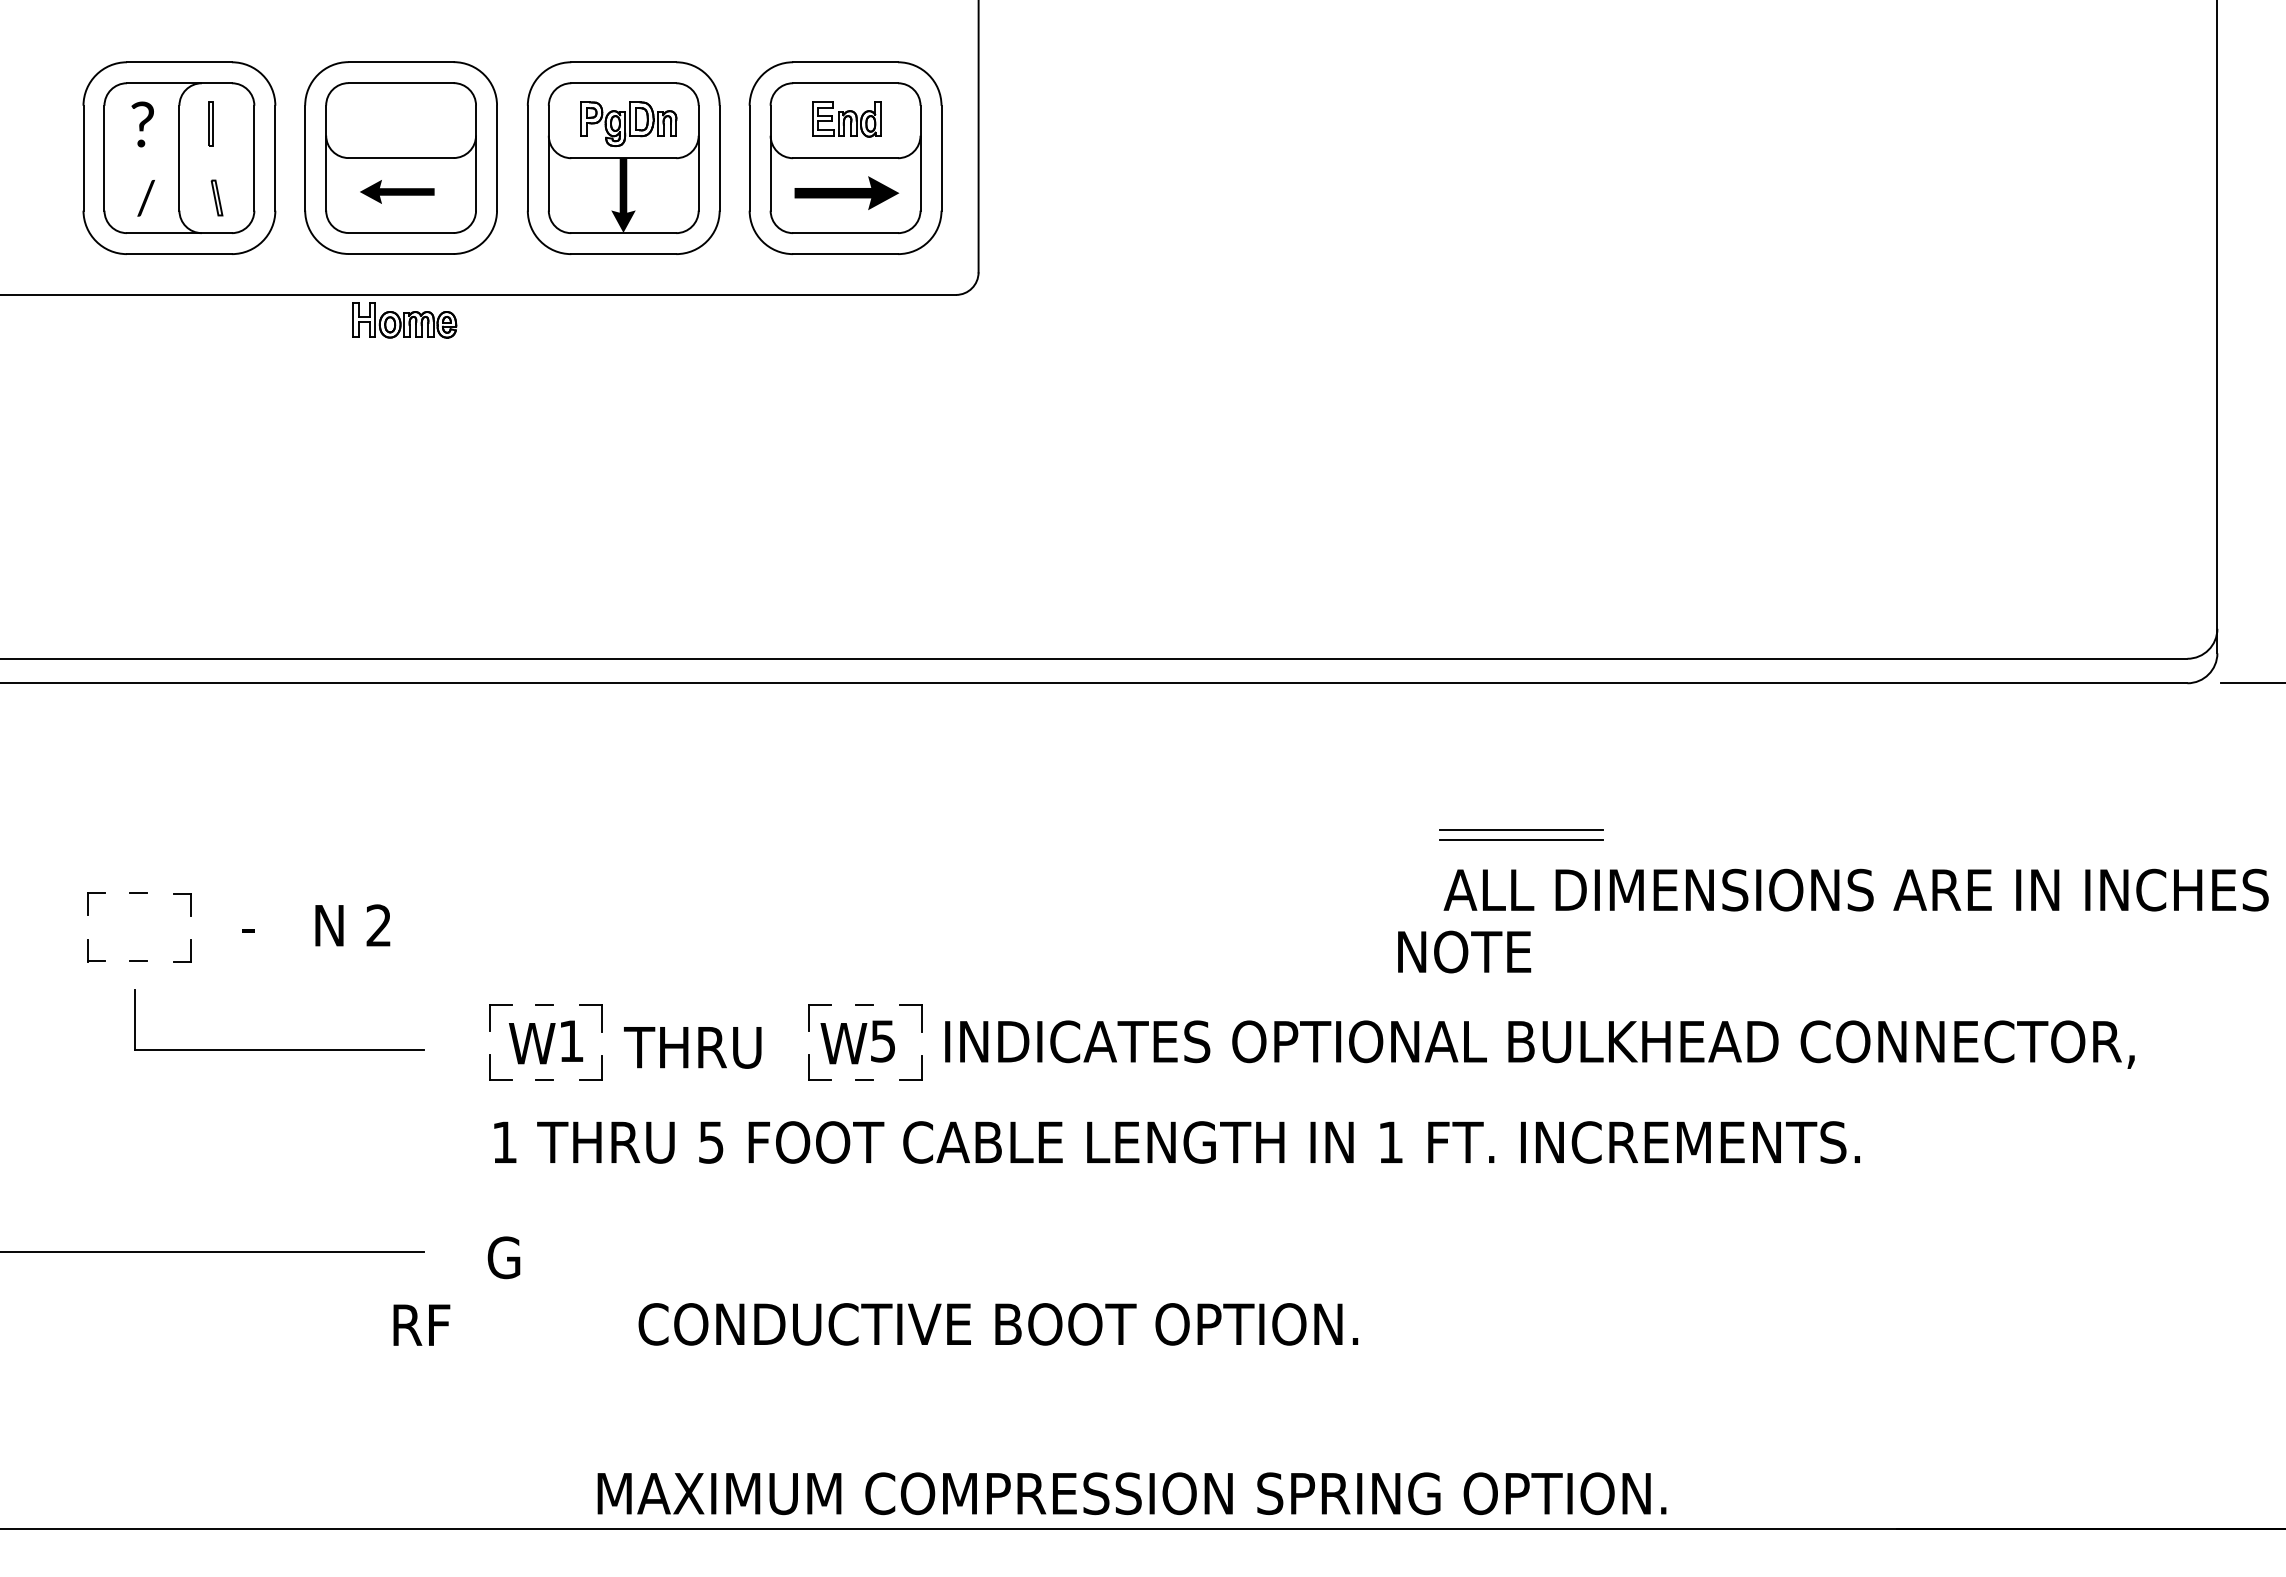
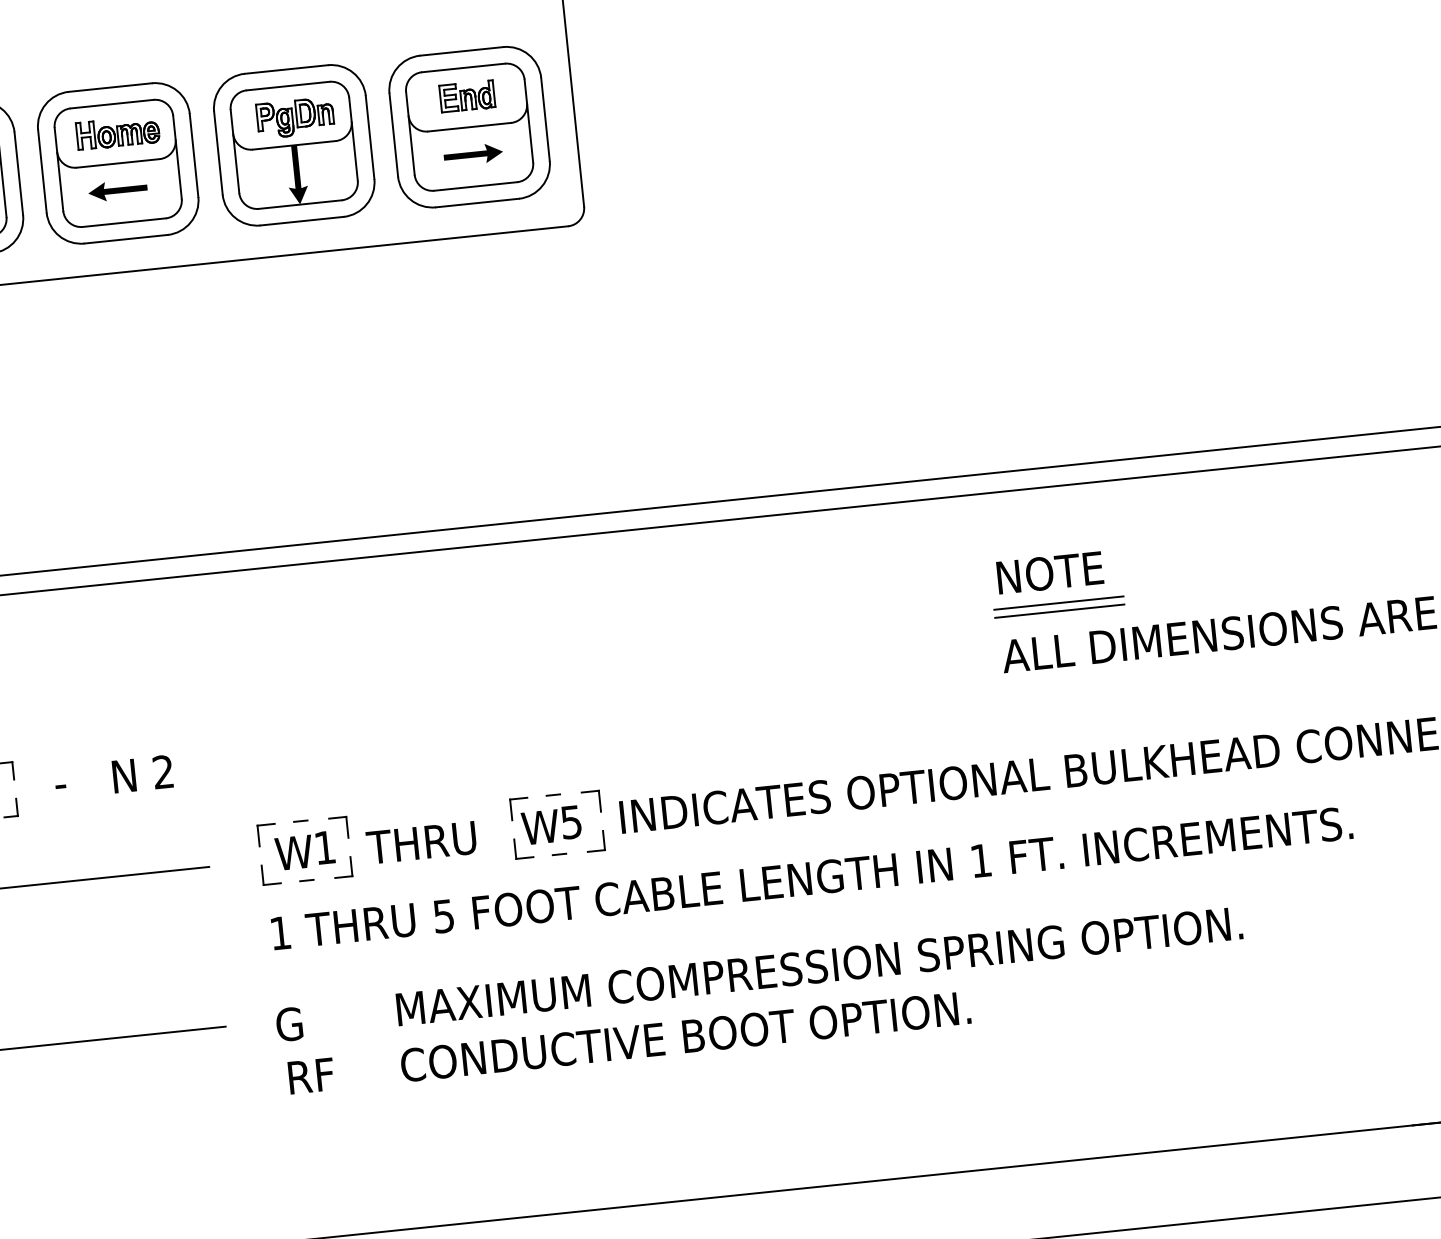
part: (846, 192) -> (473, 154), size x0.71
part: (404, 320) -> (117, 132), moved
text: (1464, 951) -> (1050, 572), moved
text: (421, 1324) -> (311, 1075), moved
text: (1131, 1493) -> (819, 966), moved

